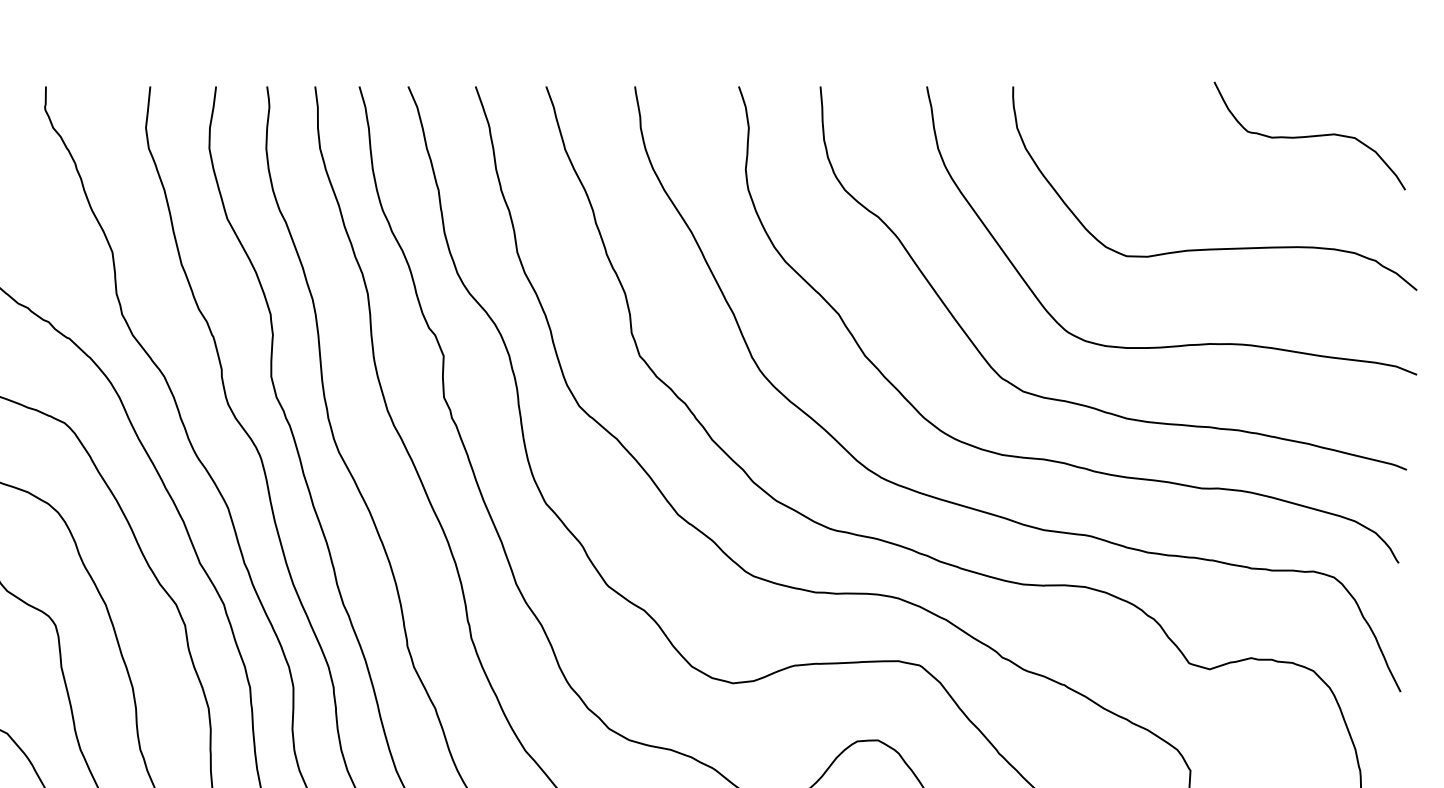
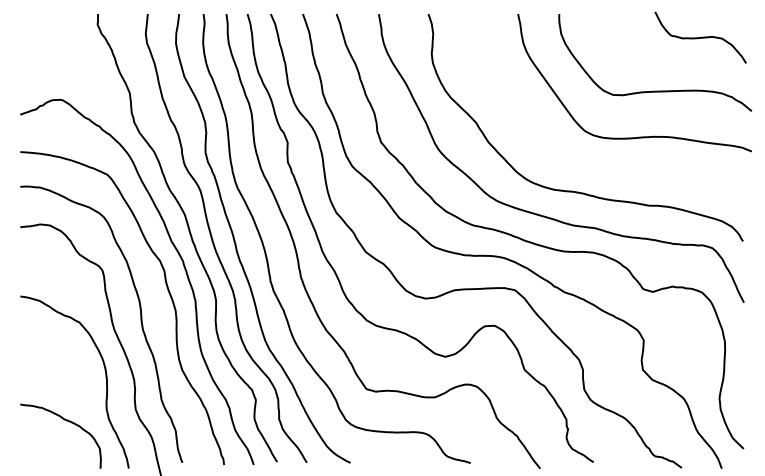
curve: (1080, 402) -> (591, 164), removed

